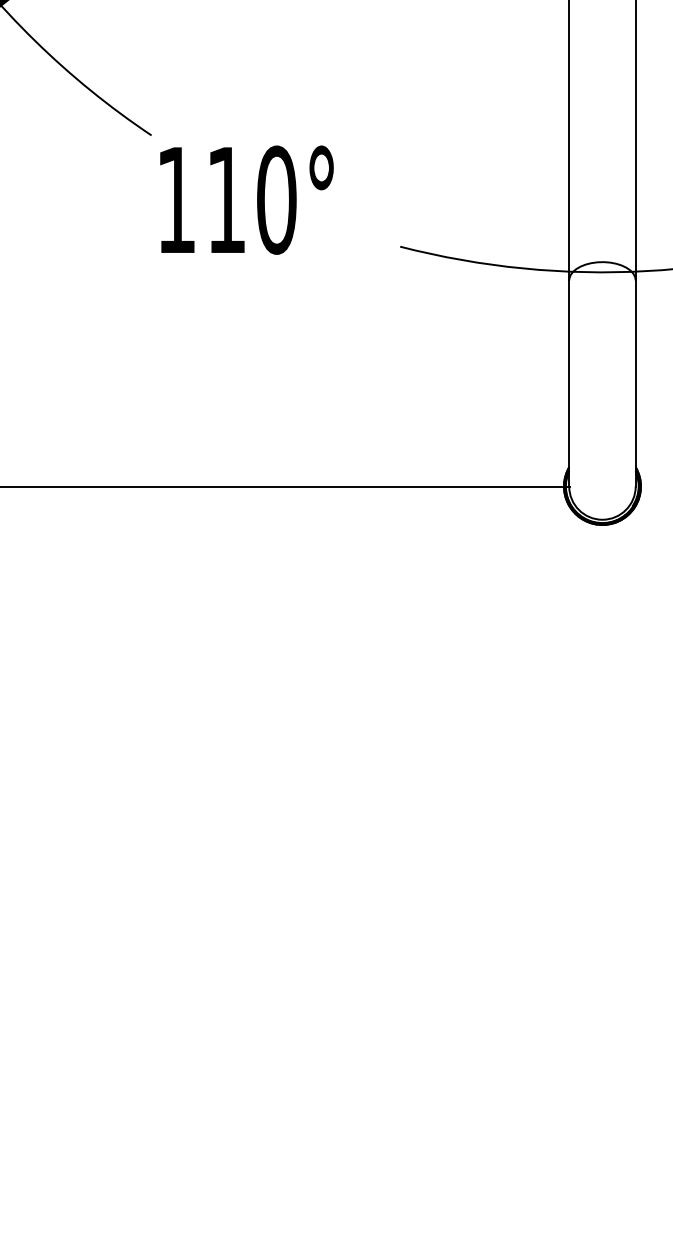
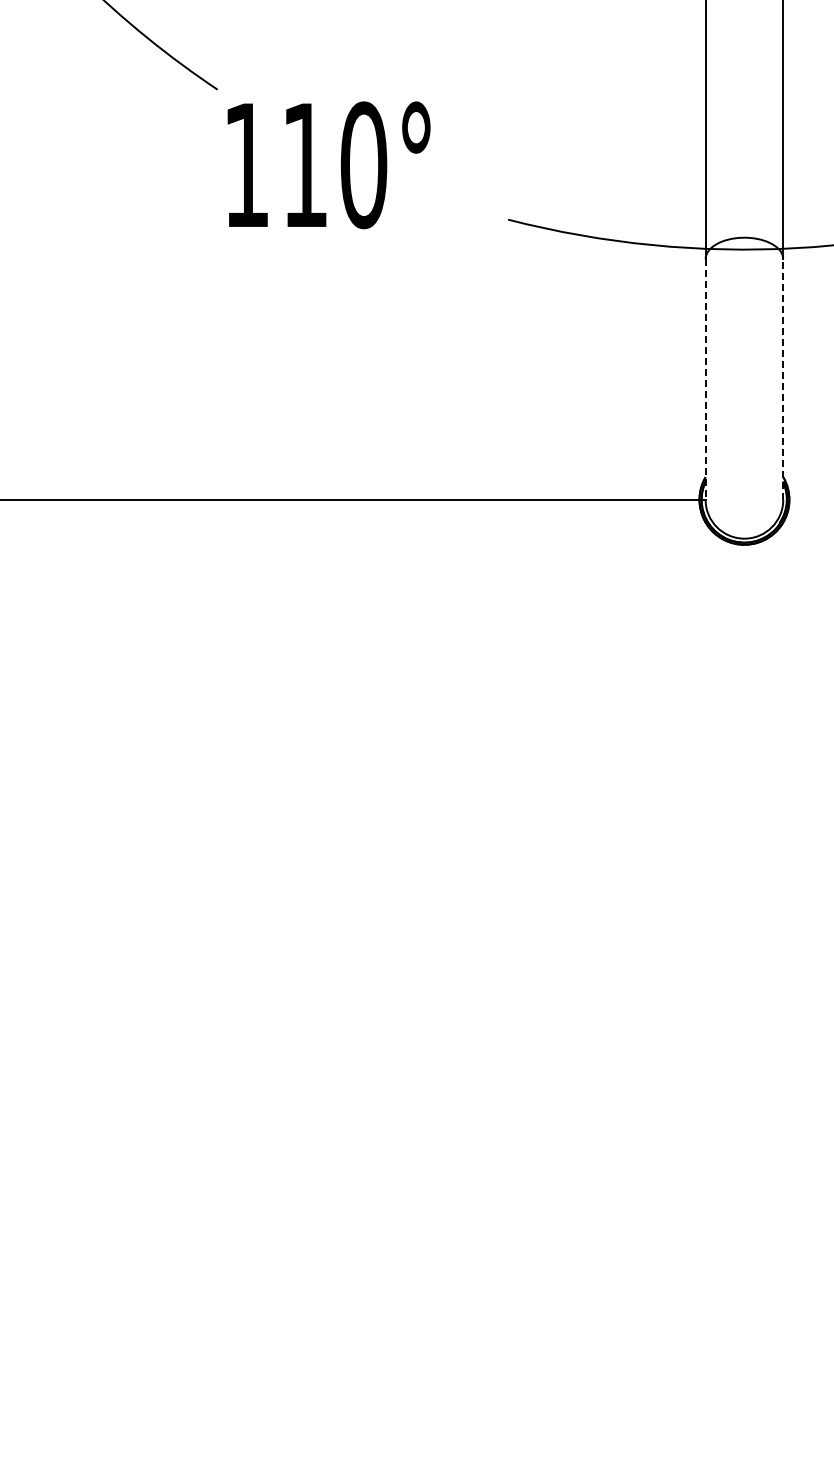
line: (635, 382) -> (783, 378), solid -> dashed
line: (569, 383) -> (705, 379), solid -> dashed

